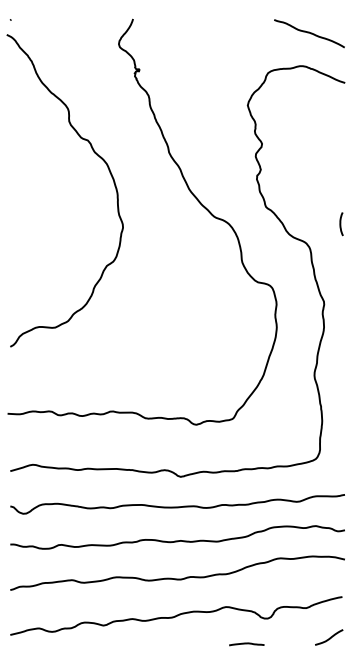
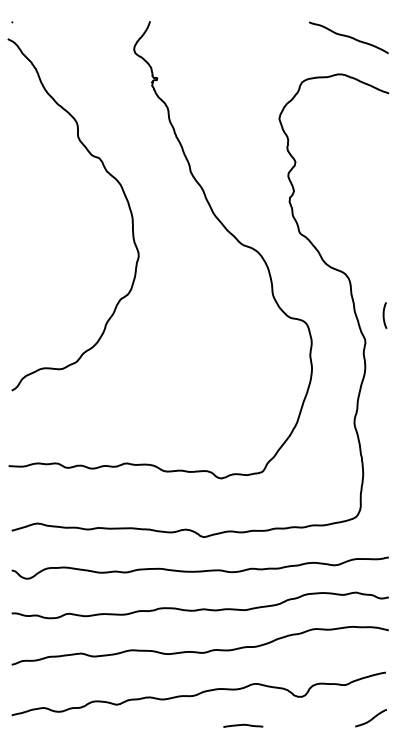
curve: (341, 224) -> (384, 315), moved
curve: (246, 644) -> (242, 726), moved

